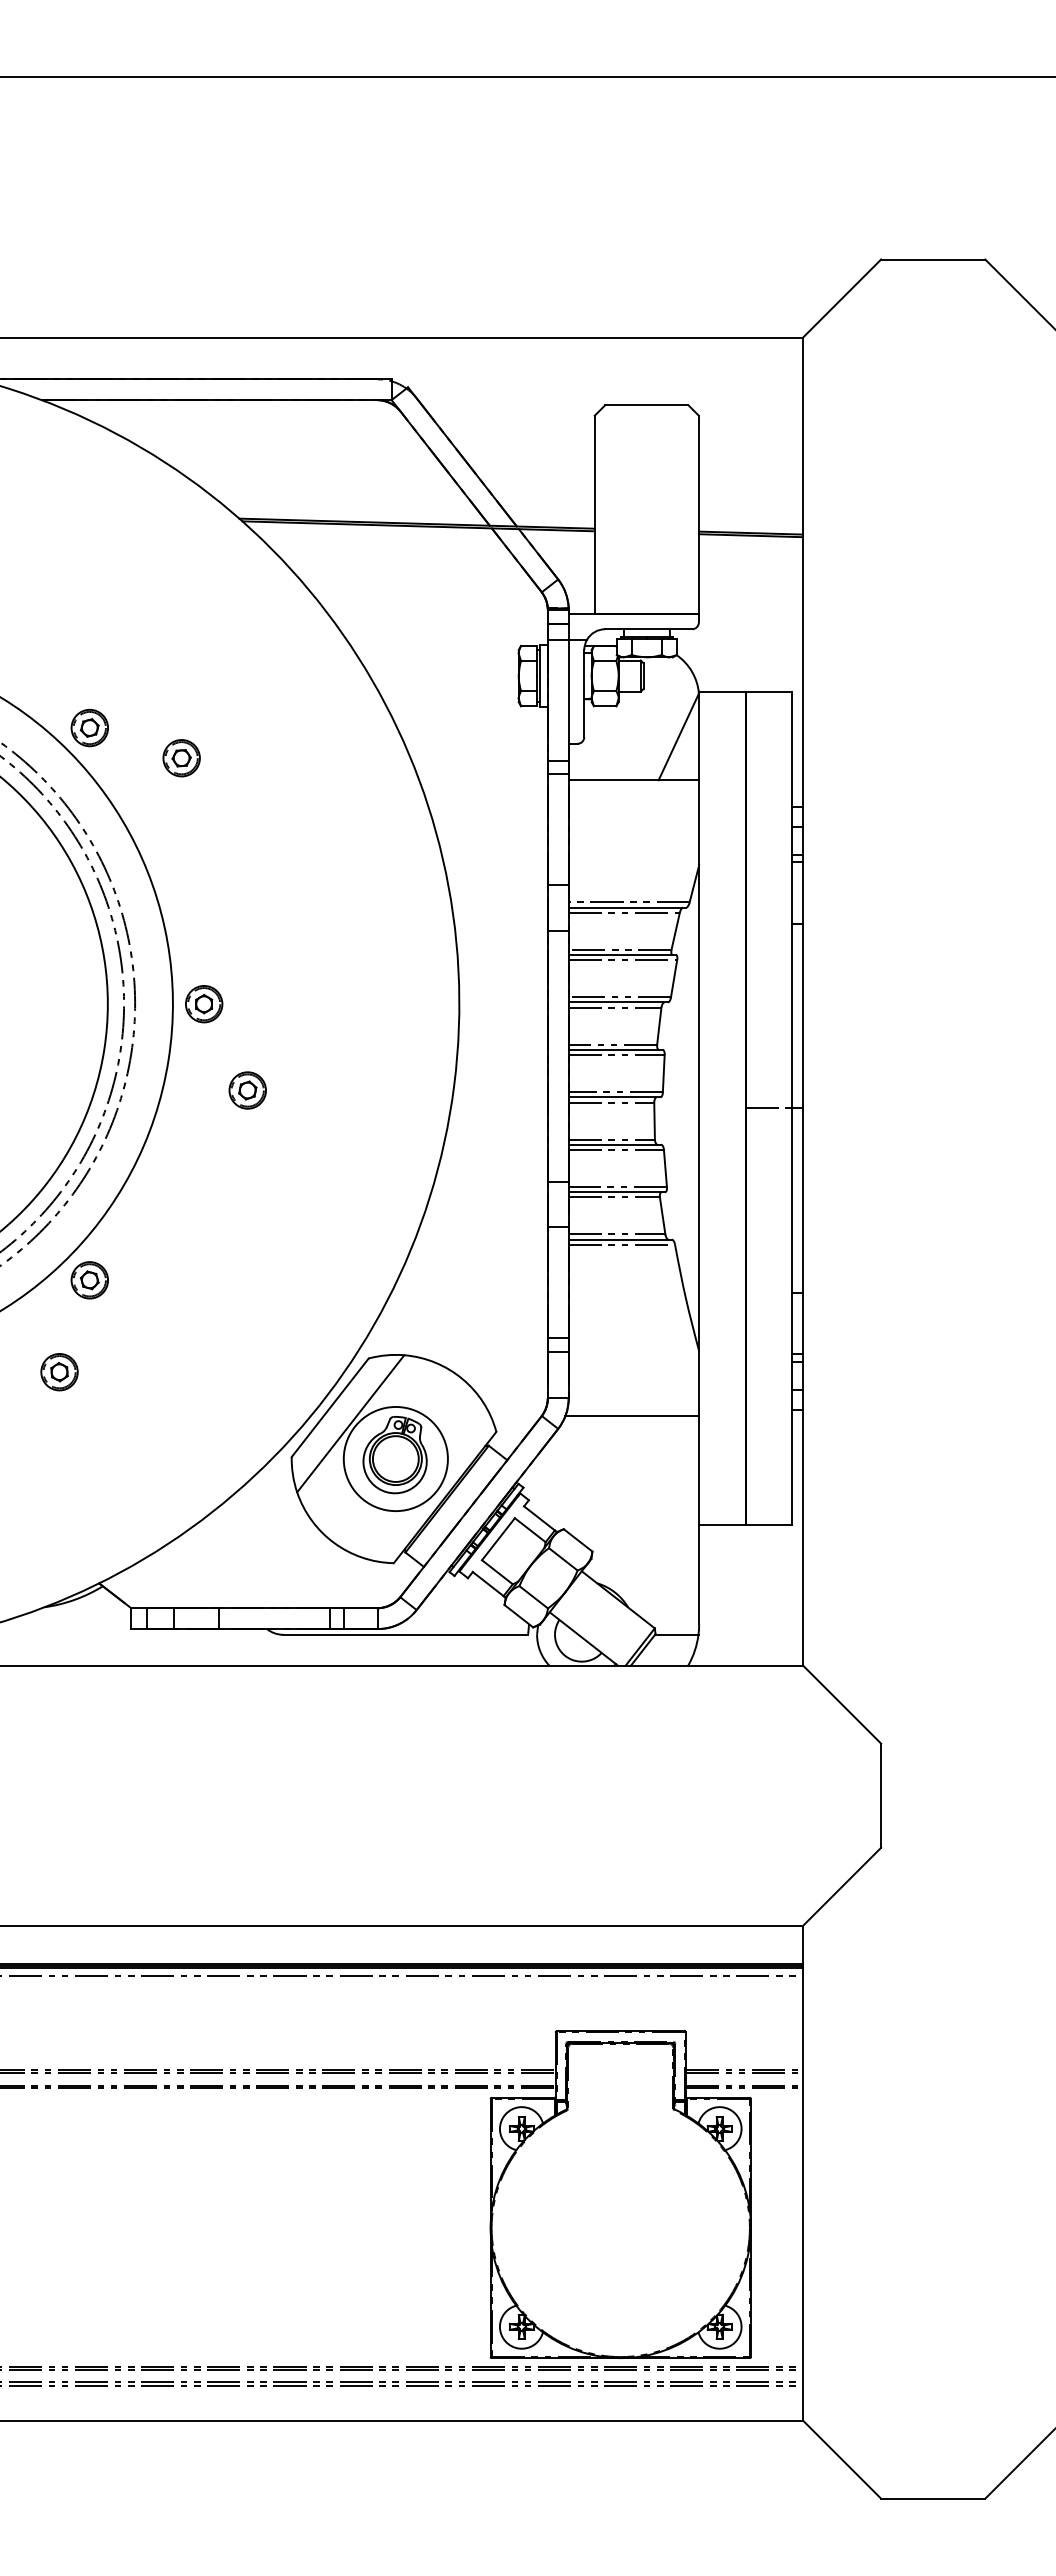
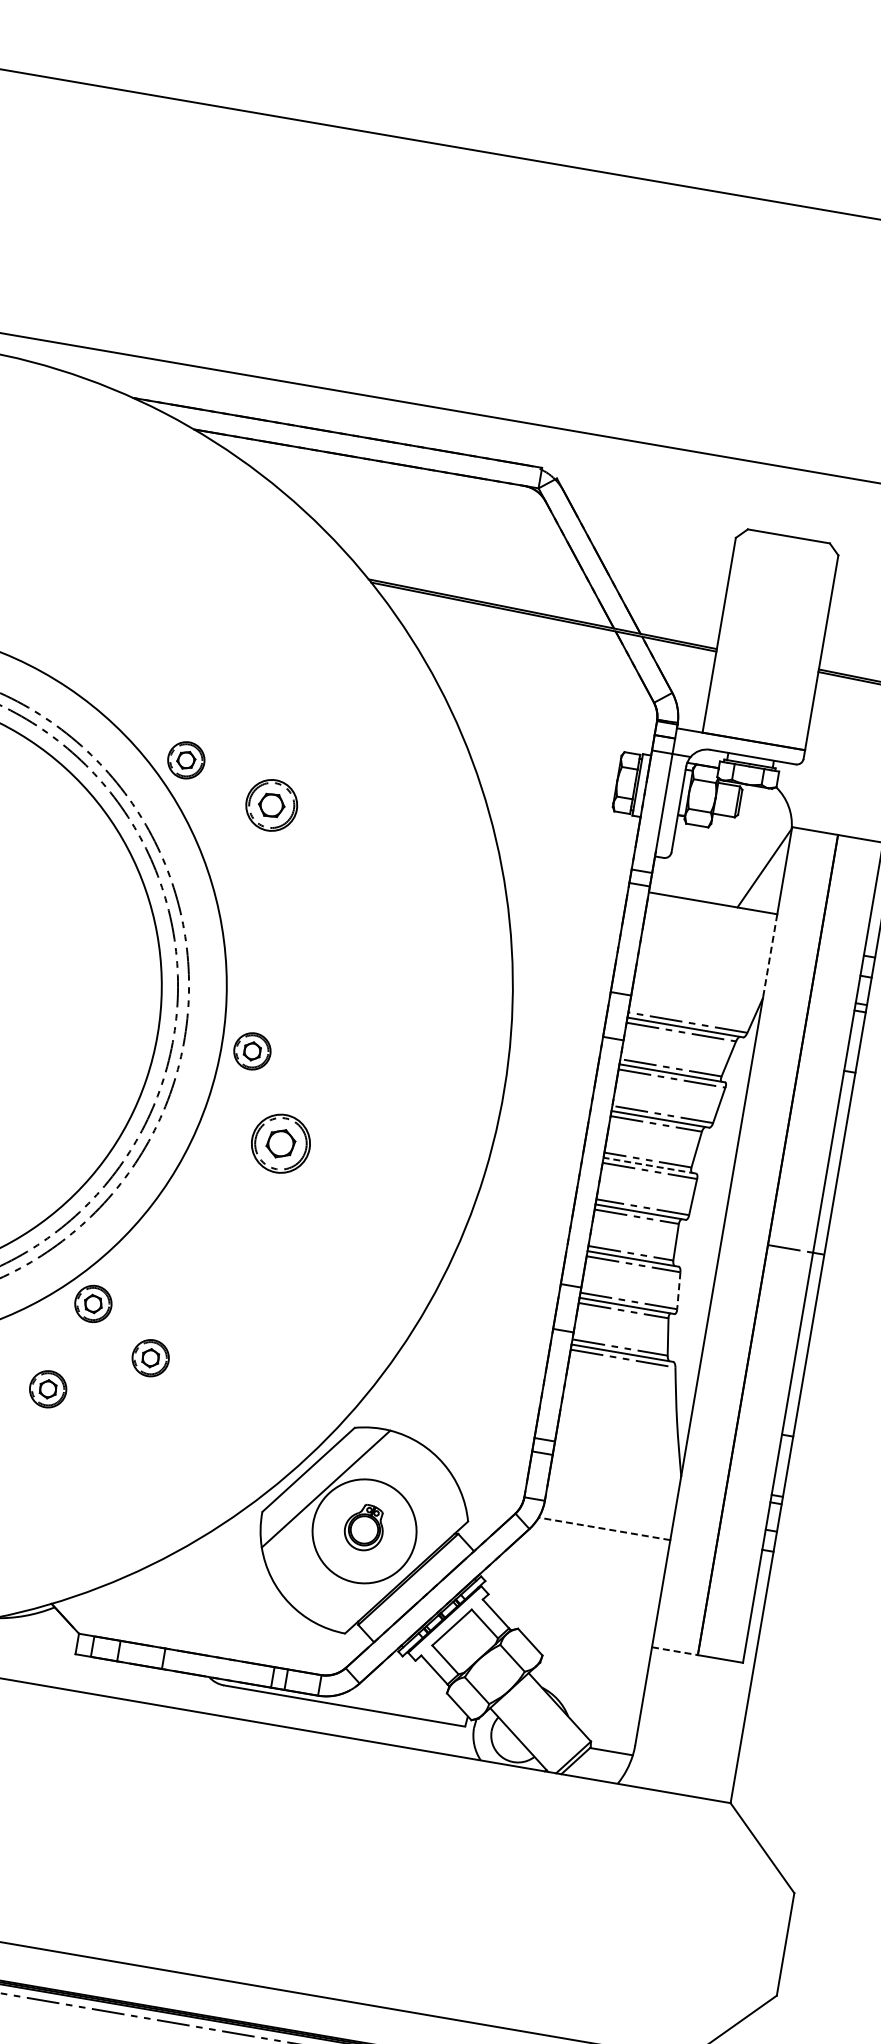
part: (181, 758) -> (271, 805), size x1.4
line: (699, 822) -> (770, 955), solid -> dashed
line: (615, 1049) -> (649, 1165), solid -> dashed
part: (247, 1090) -> (280, 1143), size x1.6
line: (665, 1168) -> (678, 1290), solid -> dashed
part: (155, 1324) -> (150, 1358), added
line: (632, 1416) -> (604, 1529), solid -> dashed
part: (394, 1455) -> (363, 1527), size x0.6
line: (722, 1524) -> (675, 1650), solid -> dashed

